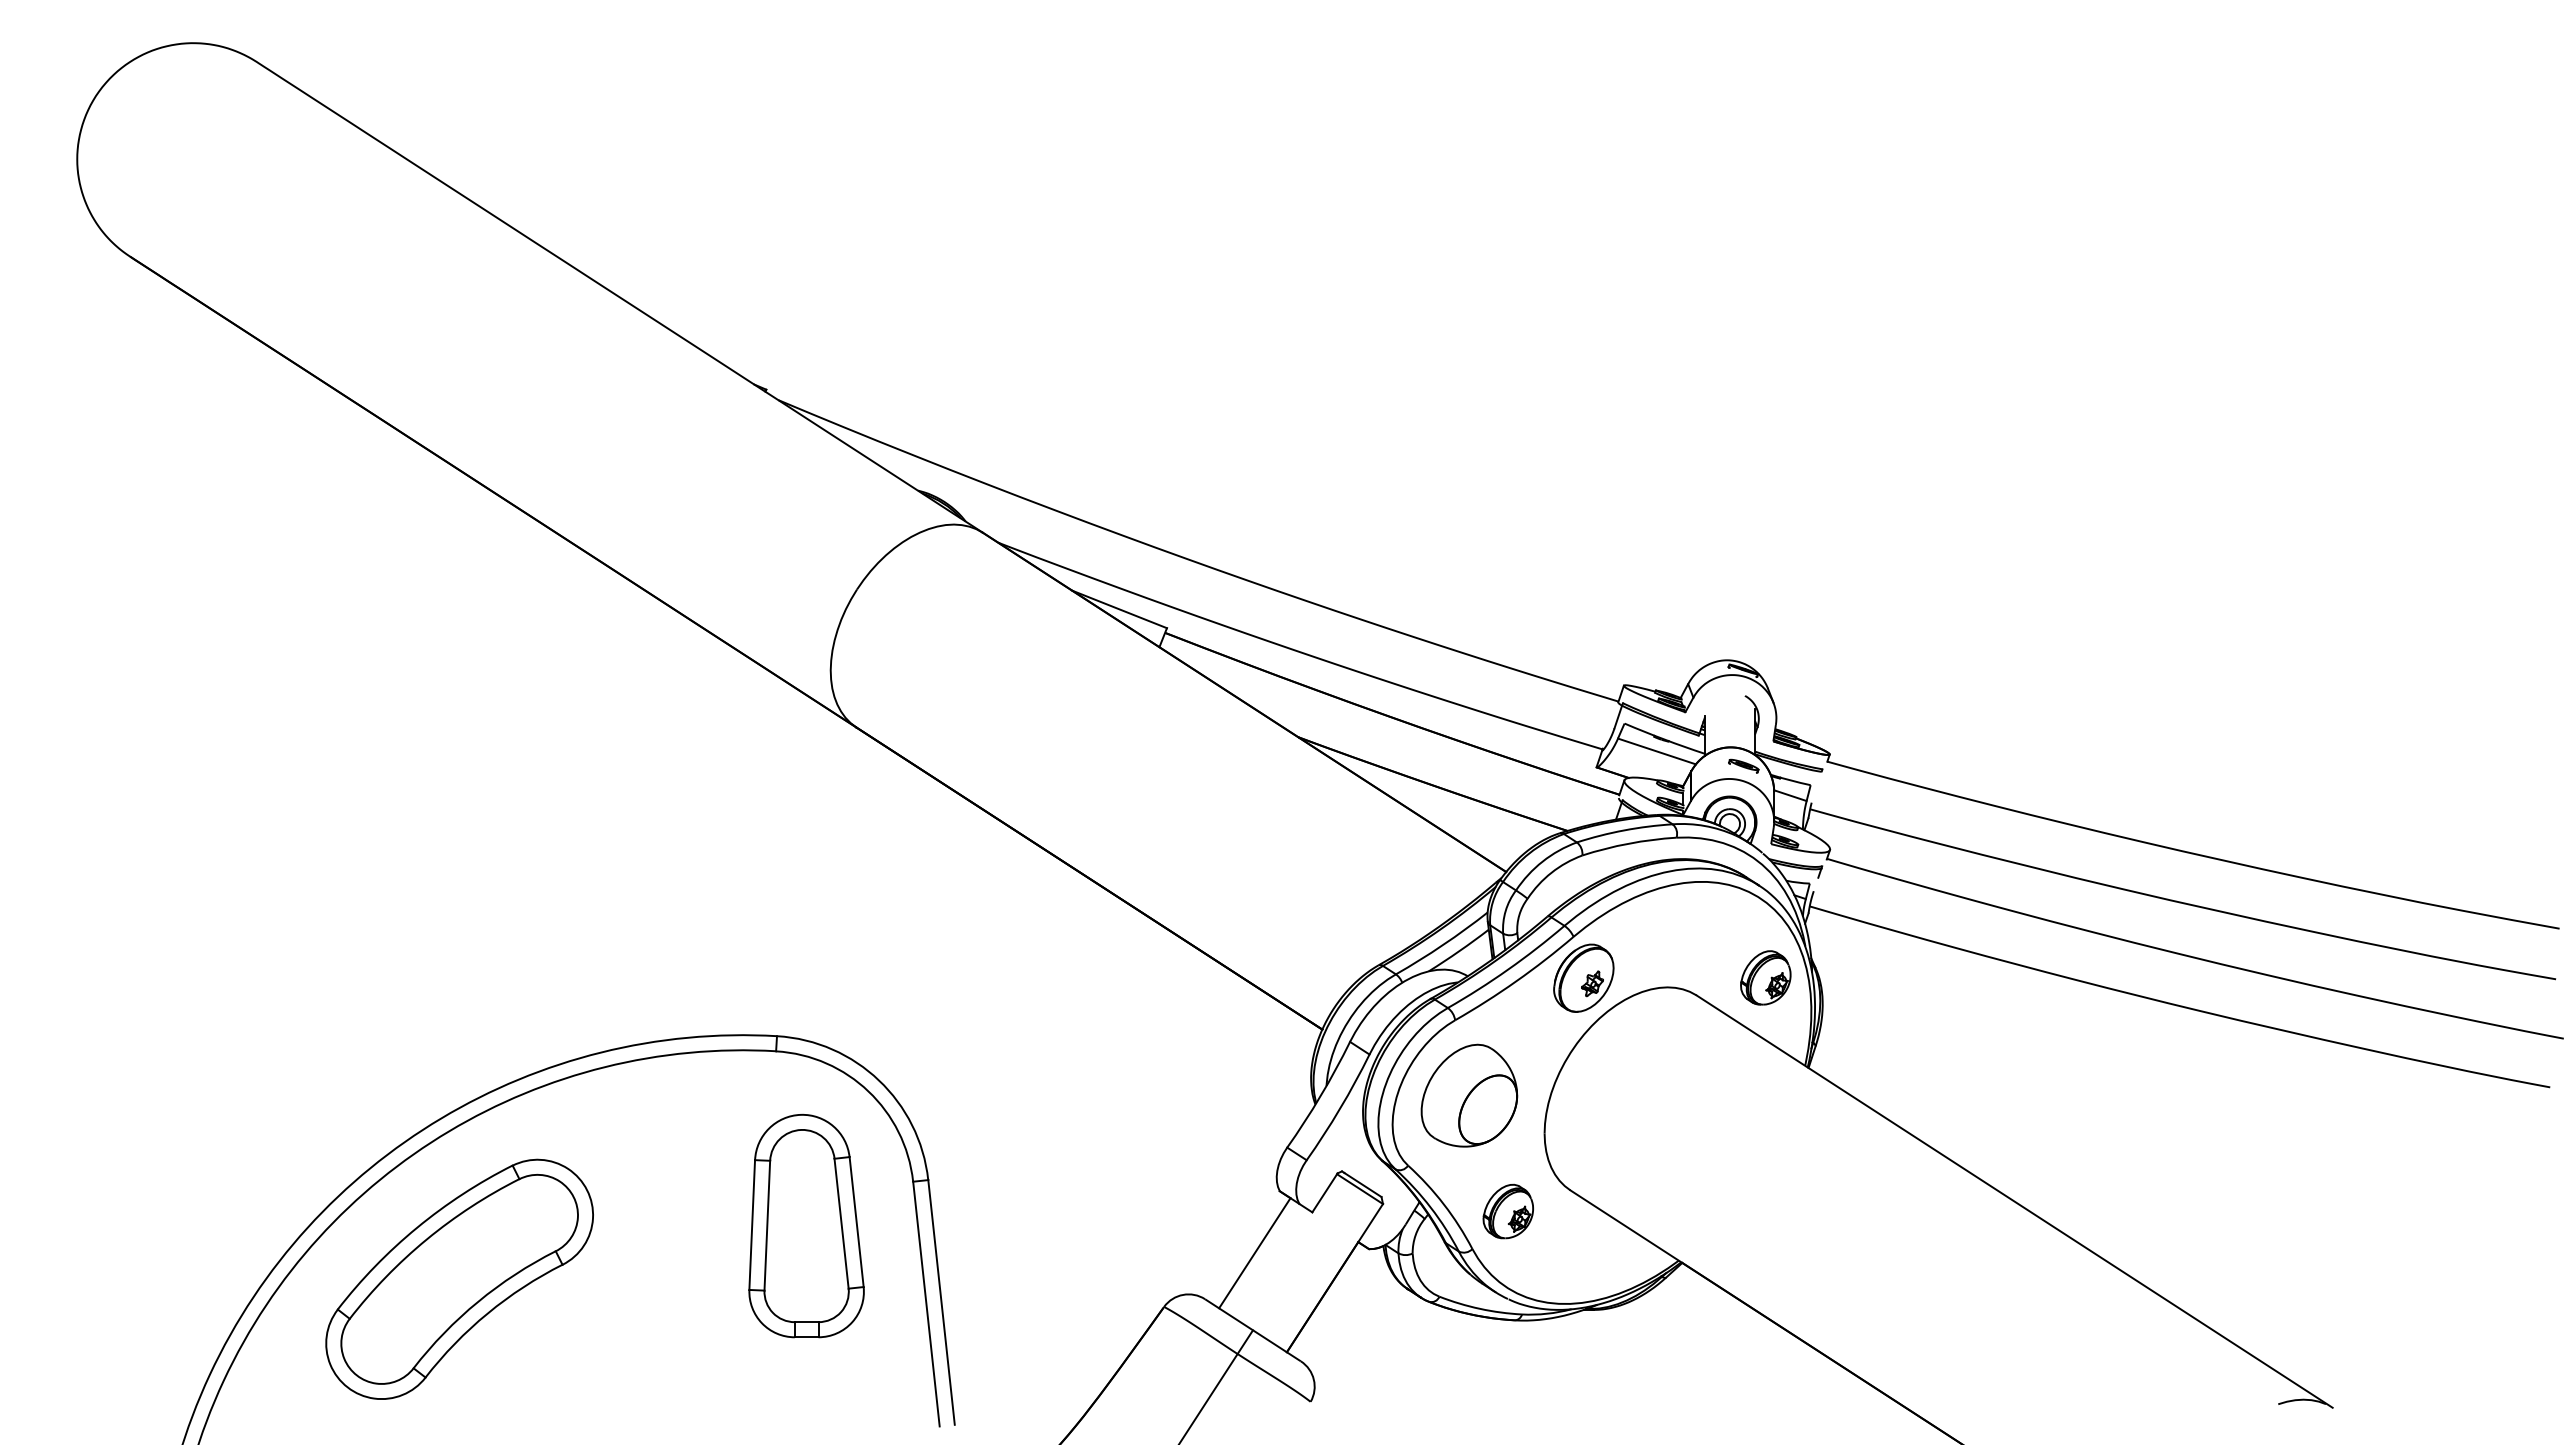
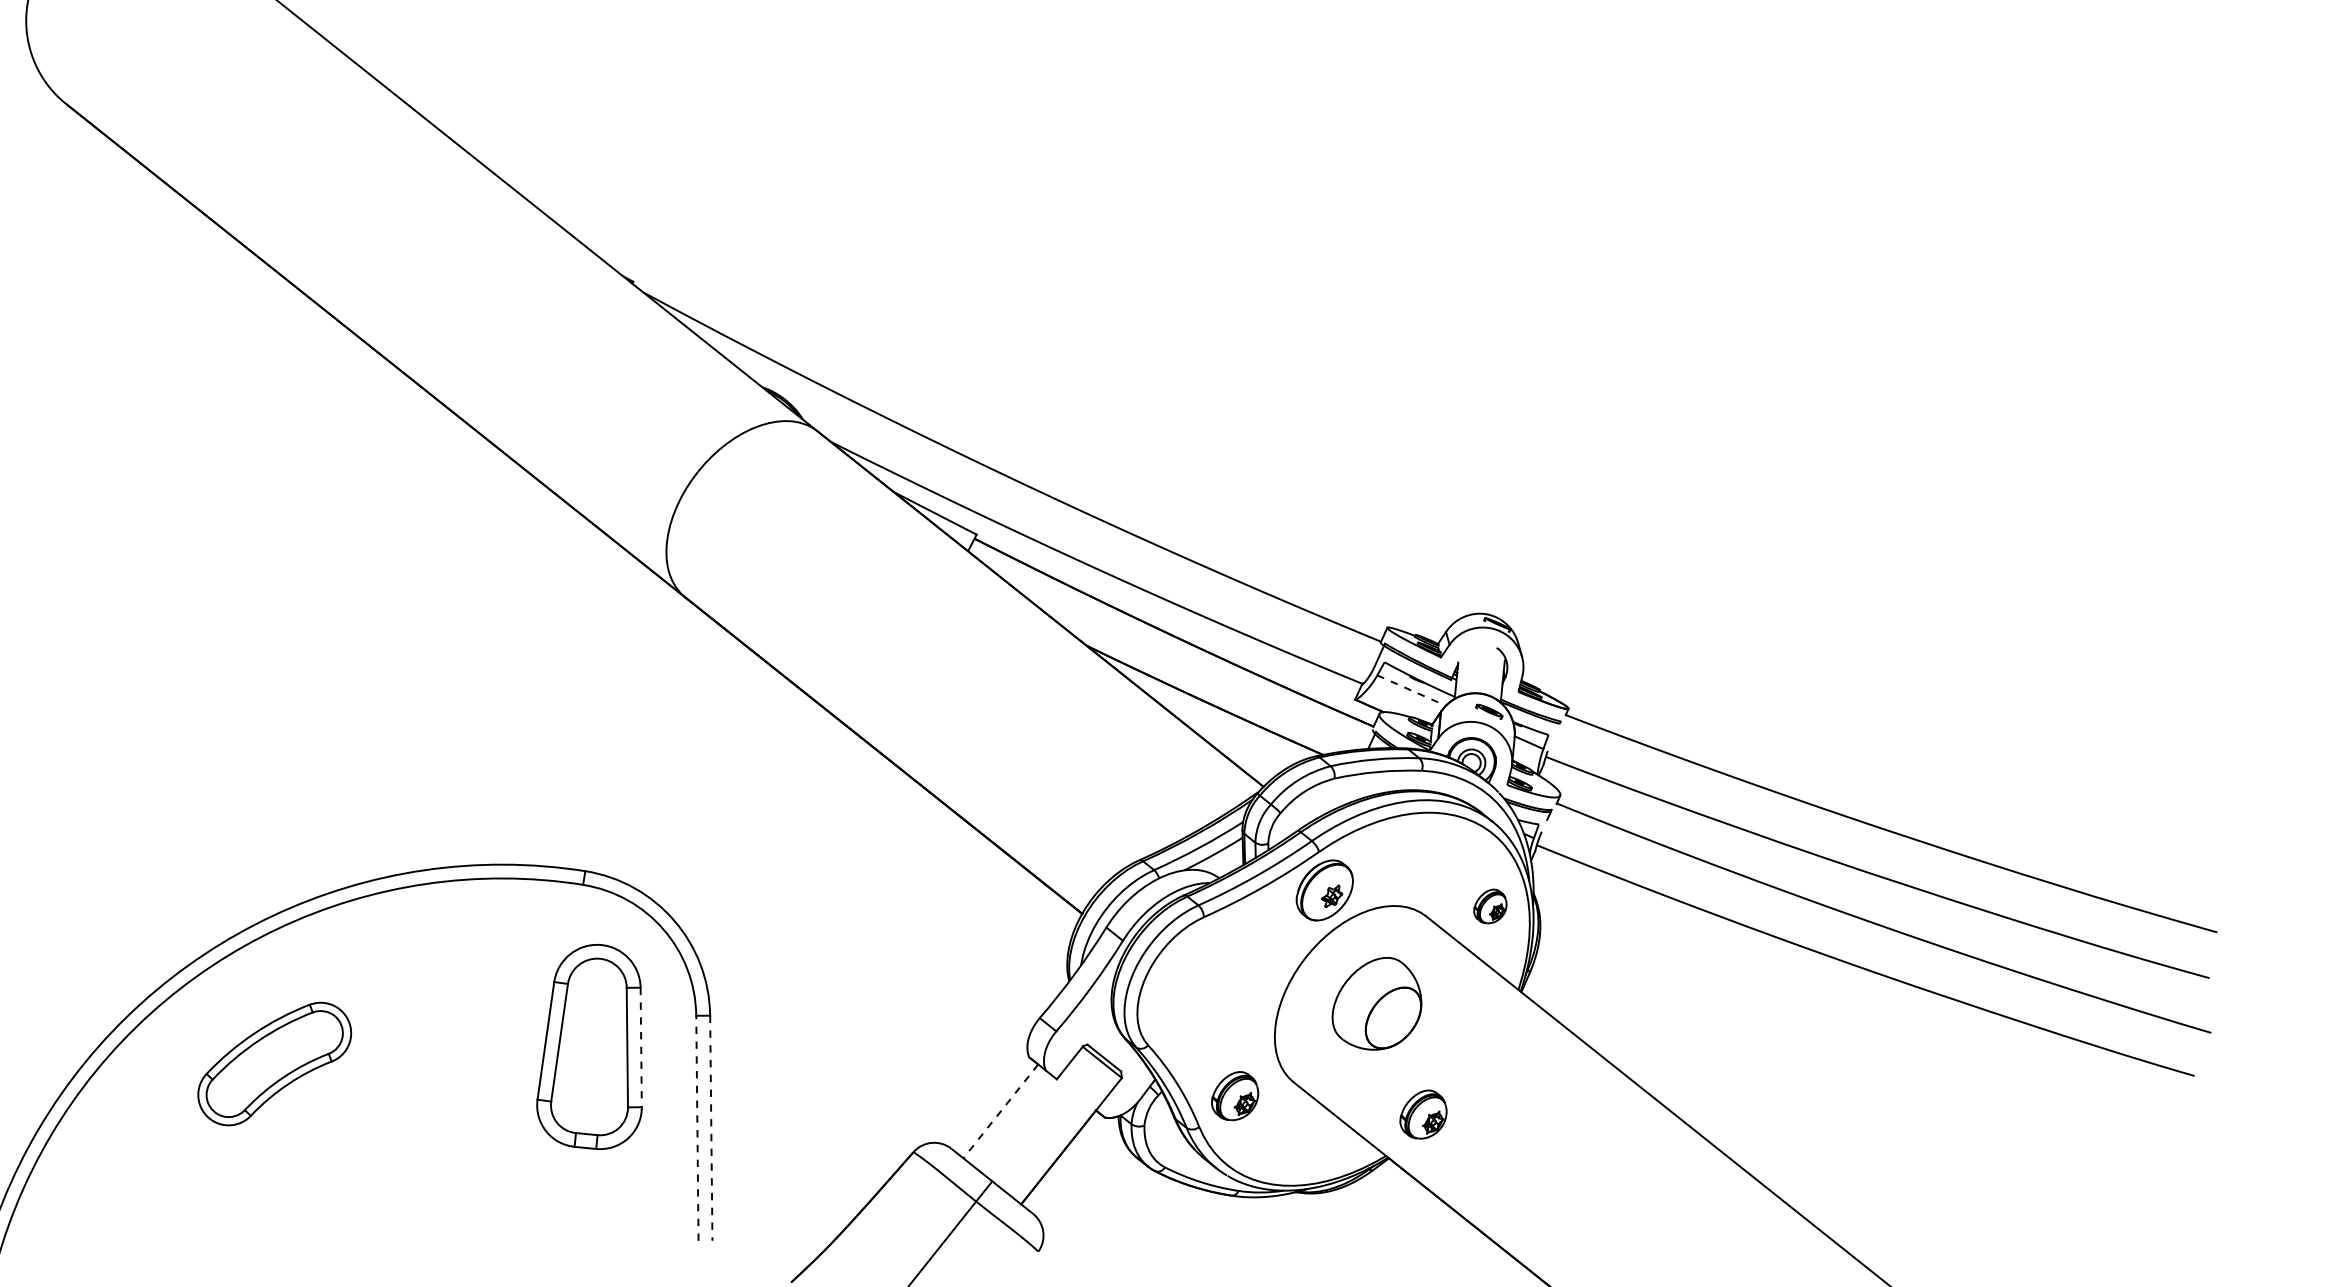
line: (1657, 751) -> (1412, 690), solid -> dashed
part: (1765, 977) -> (1490, 905), size x0.7
part: (1469, 1095) -> (1377, 1003), moved
part: (1714, 1211) -> (1422, 1114), added
line: (856, 1222) -> (641, 1047), solid -> dashed
line: (1254, 1253) -> (1000, 1111), solid -> dashed
part: (459, 1278) -> (274, 1063), size x0.6
line: (941, 1302) -> (711, 1128), solid -> dashed
line: (926, 1303) -> (697, 1127), solid -> dashed

